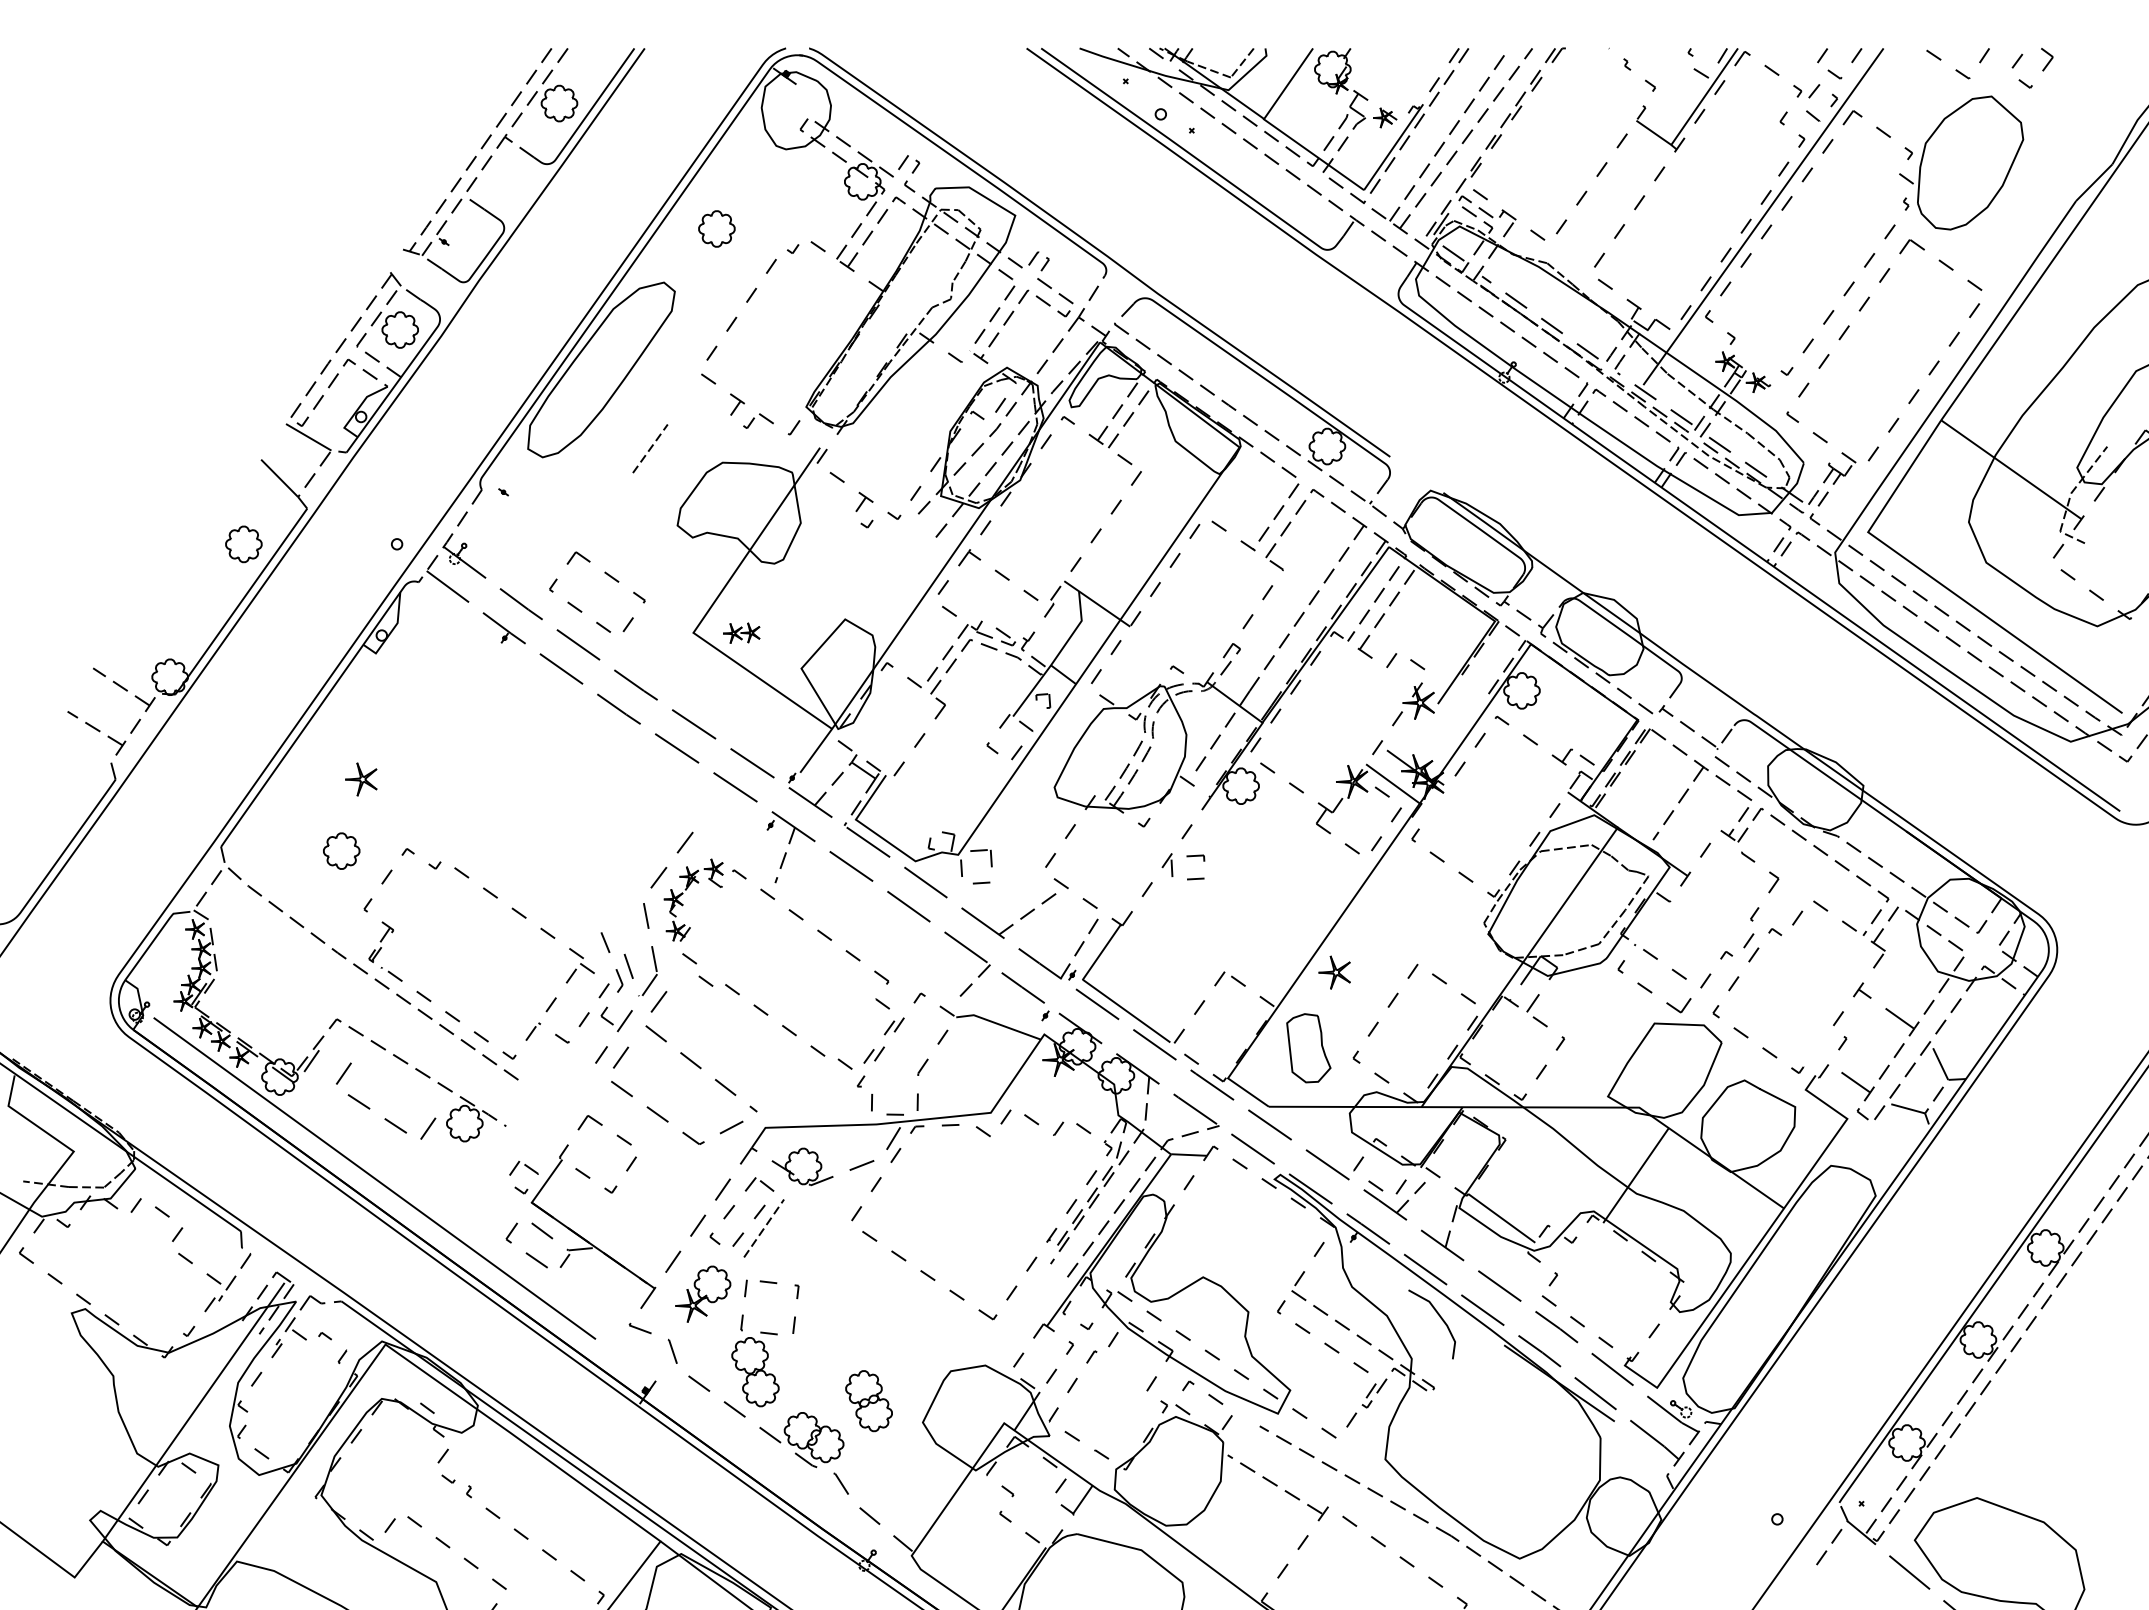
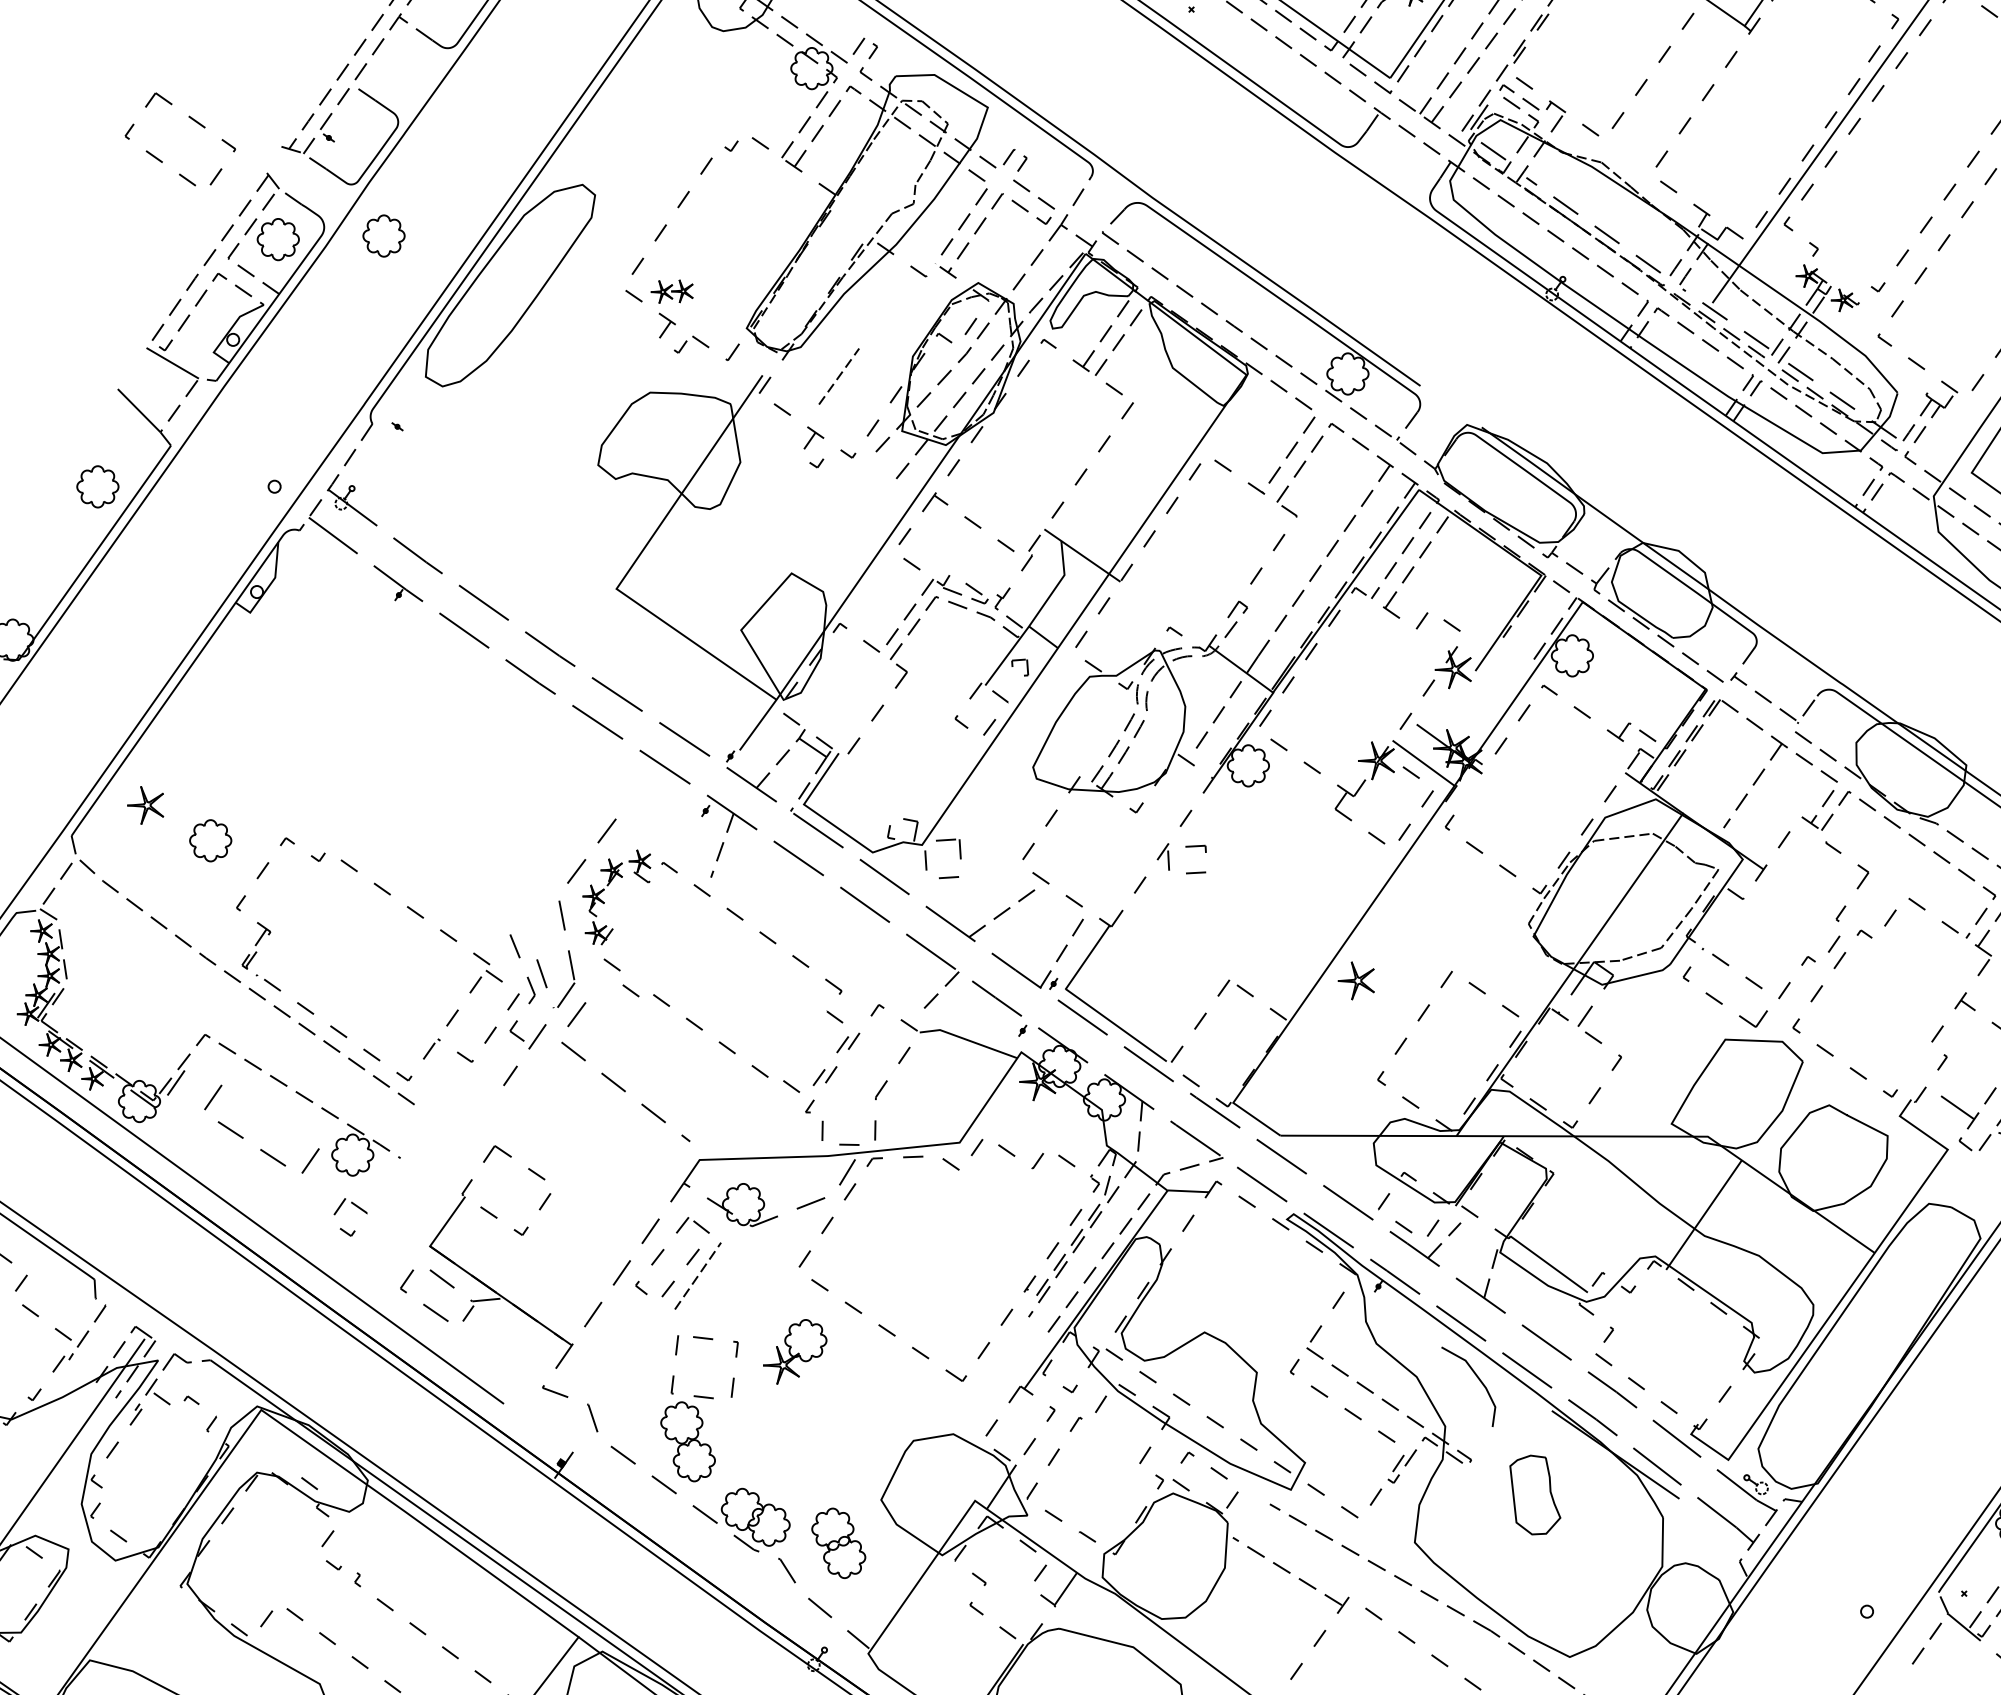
part: (716, 228) -> (383, 235), moved
line: (650, 448) -> (839, 376), moved
part: (607, 575) -> (192, 120), moved
part: (741, 632) -> (671, 290), moved
part: (361, 779) -> (145, 805), moved
part: (1308, 1048) -> (1534, 1495), moved
line: (662, 1116) -> (580, 1146), removed
part: (529, 1169) -> (357, 1208), moved
part: (703, 1293) -> (795, 1351), moved
part: (868, 1401) -> (838, 1543), moved

